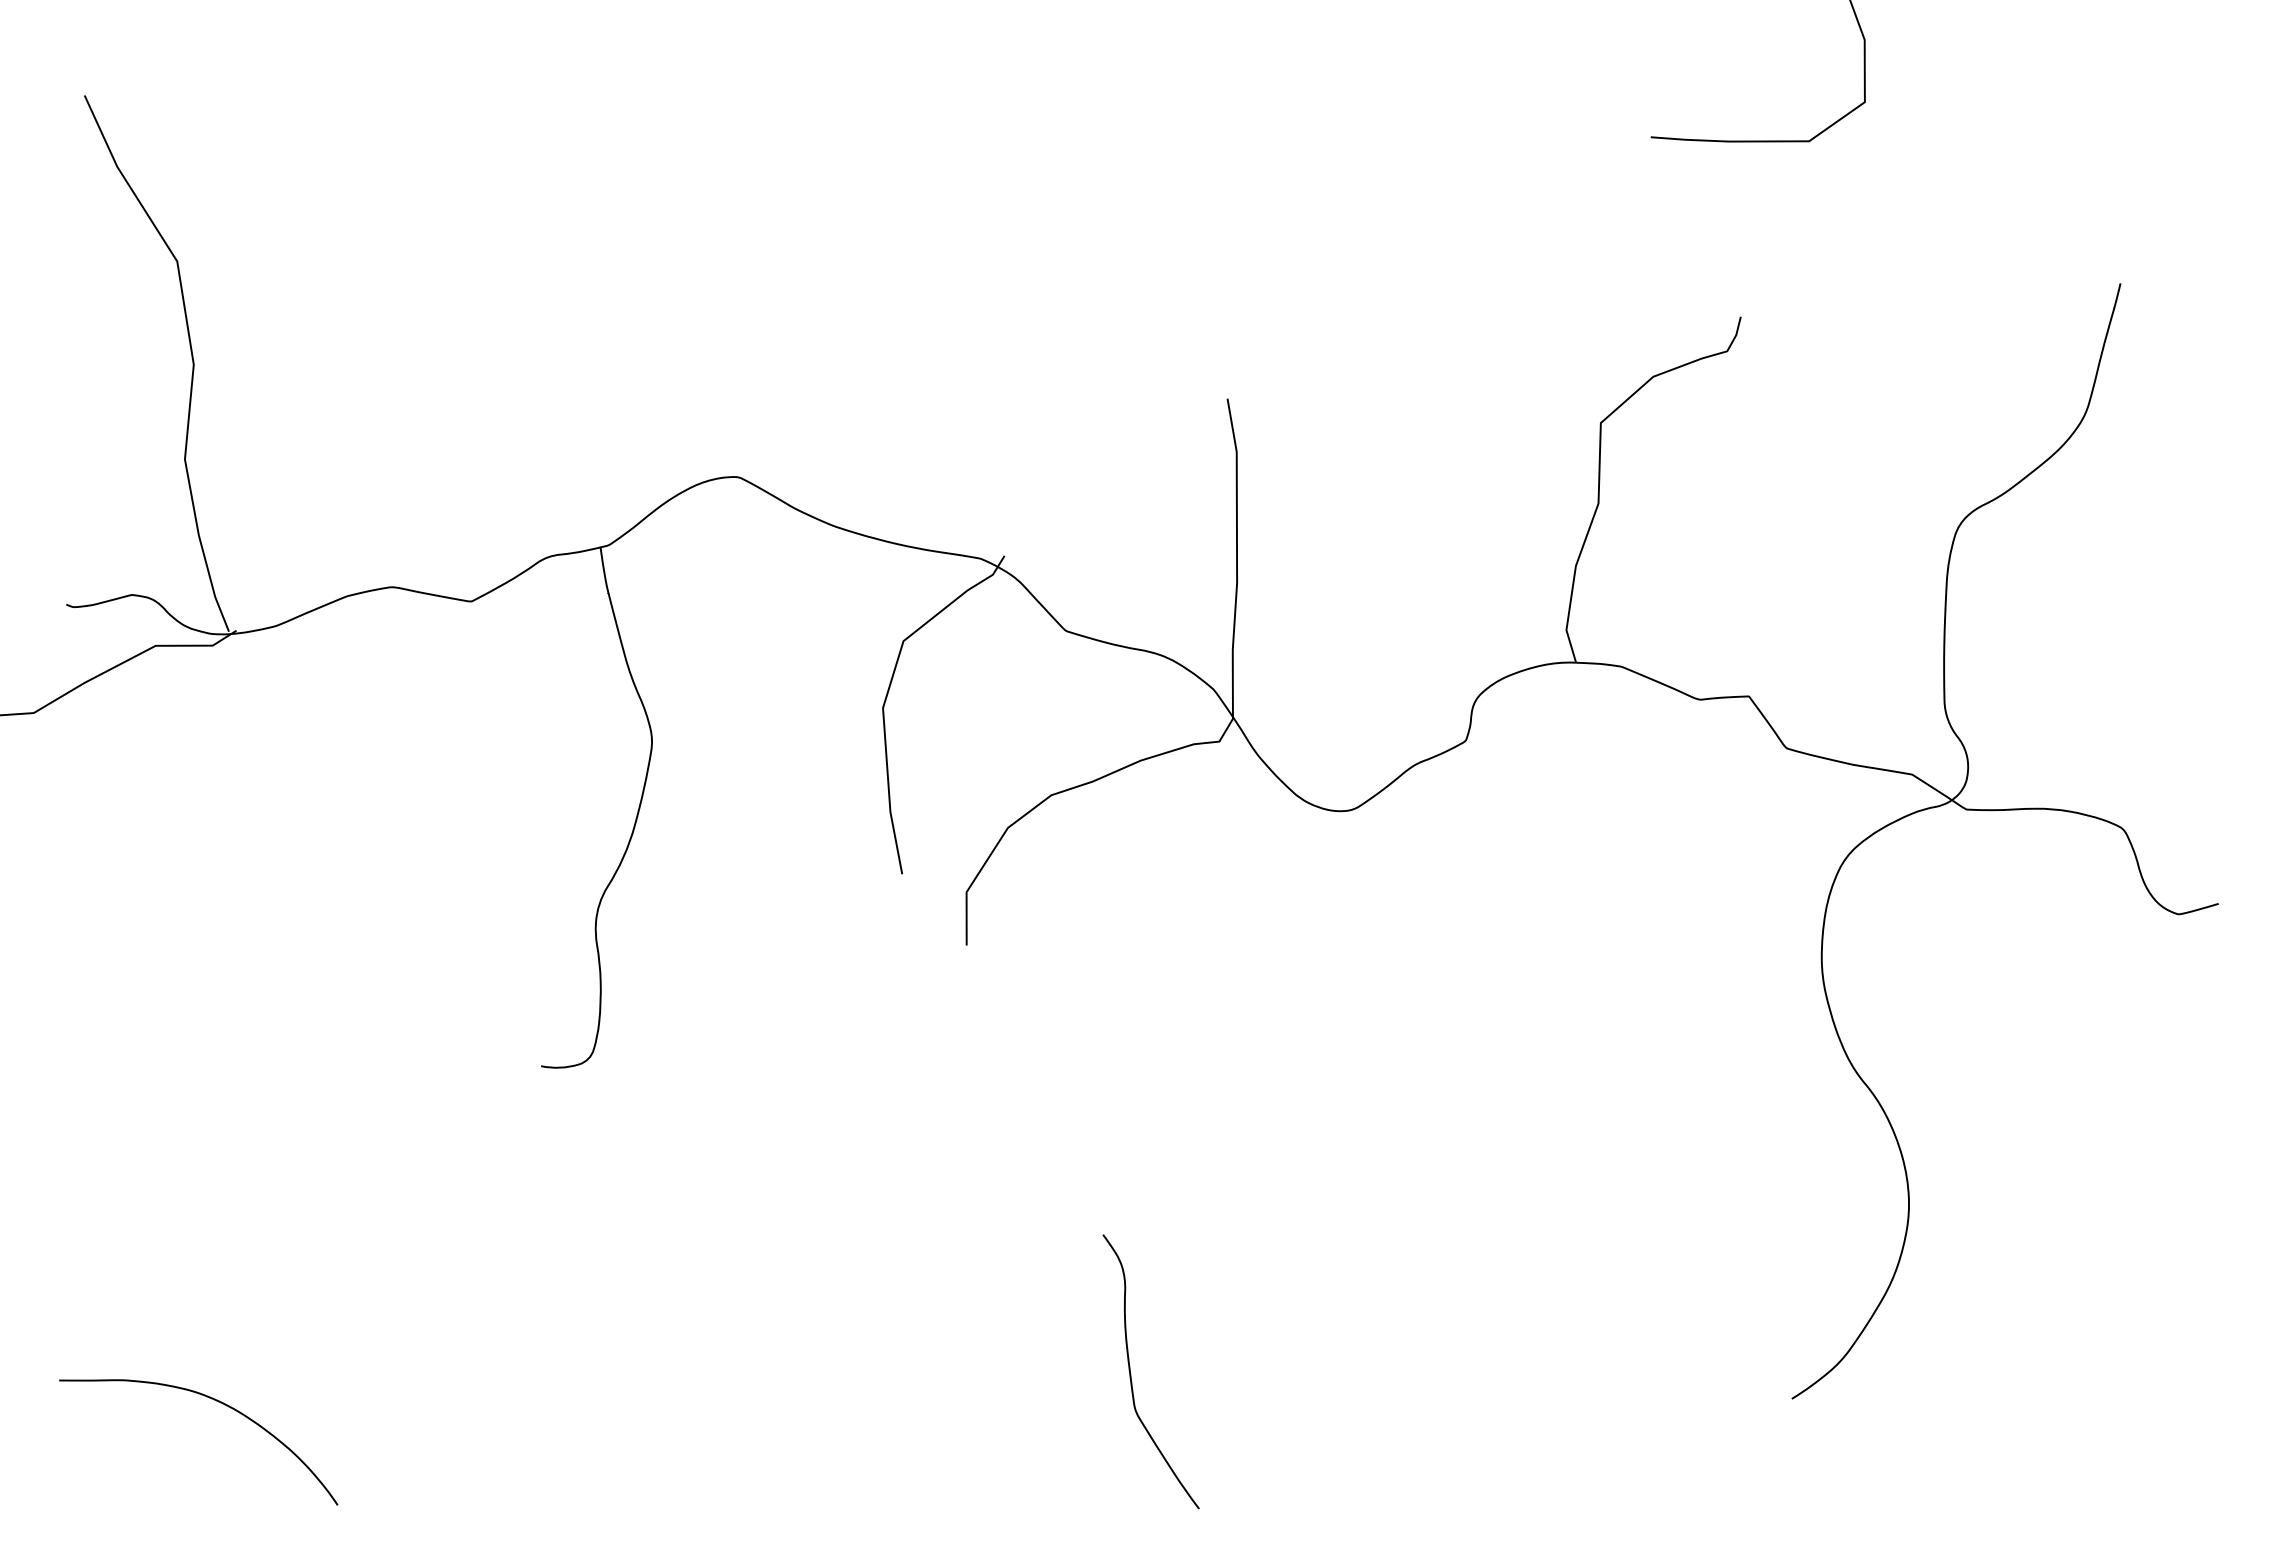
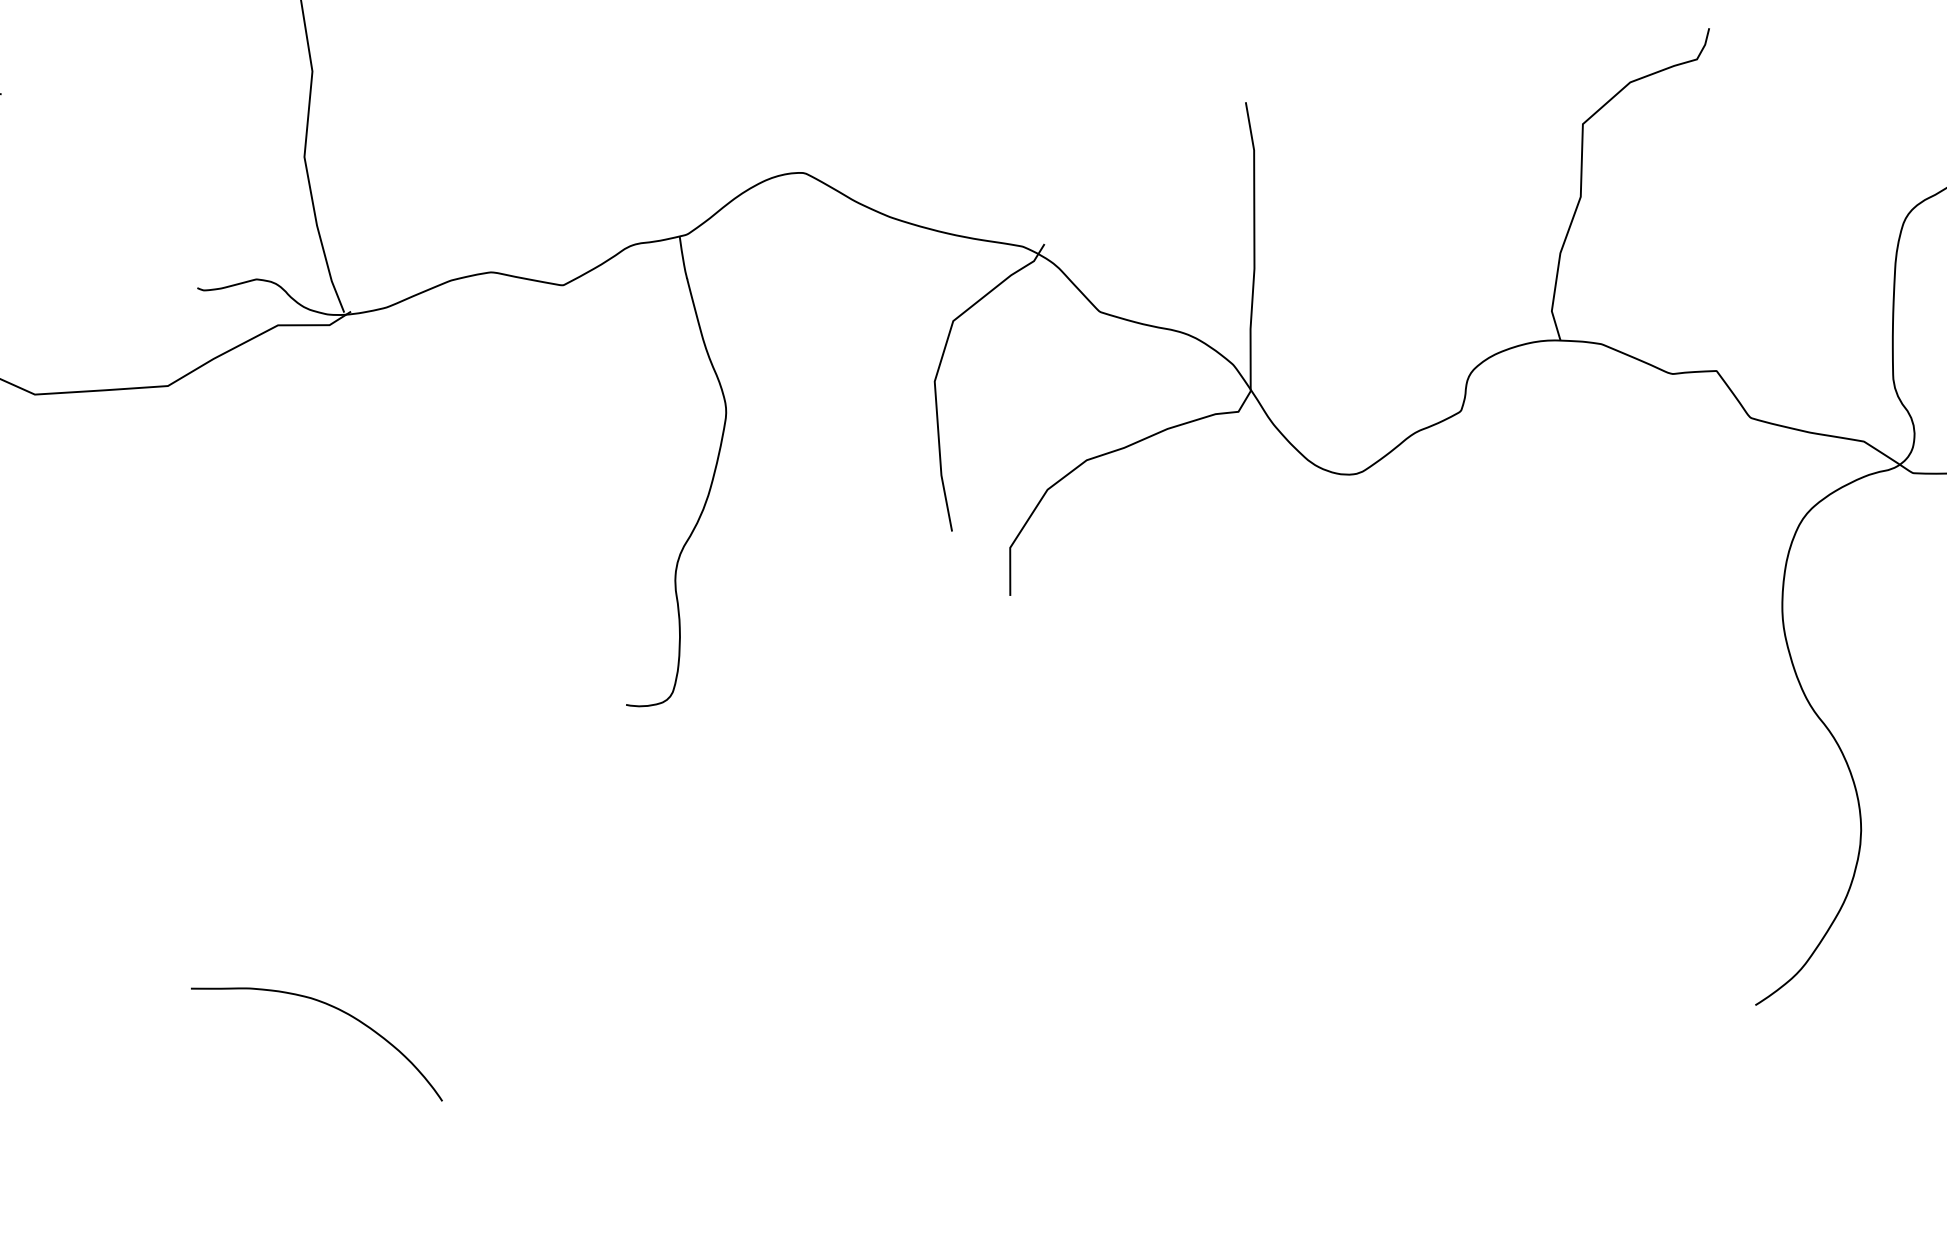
curve: (1131, 1373) -> (1159, 982), removed

